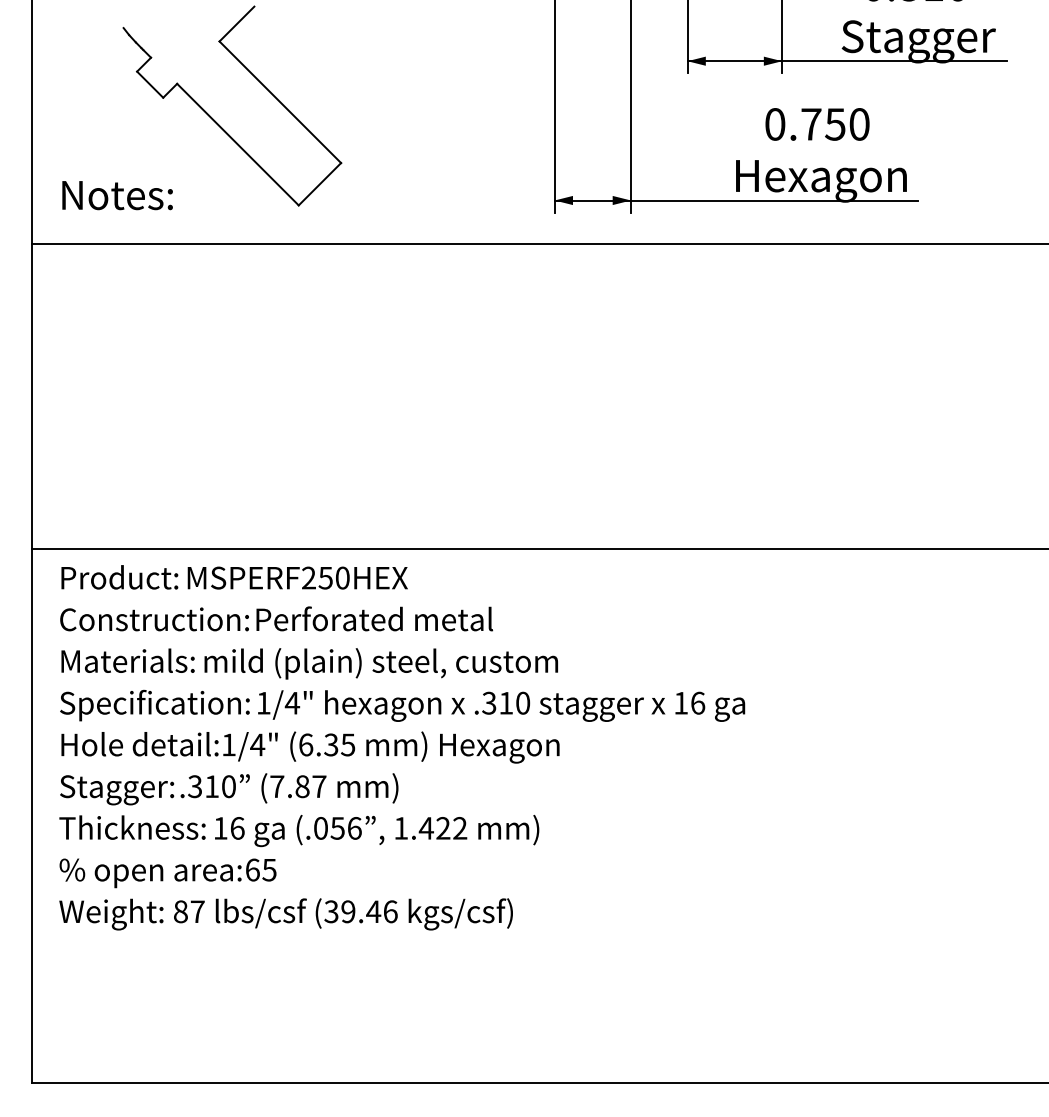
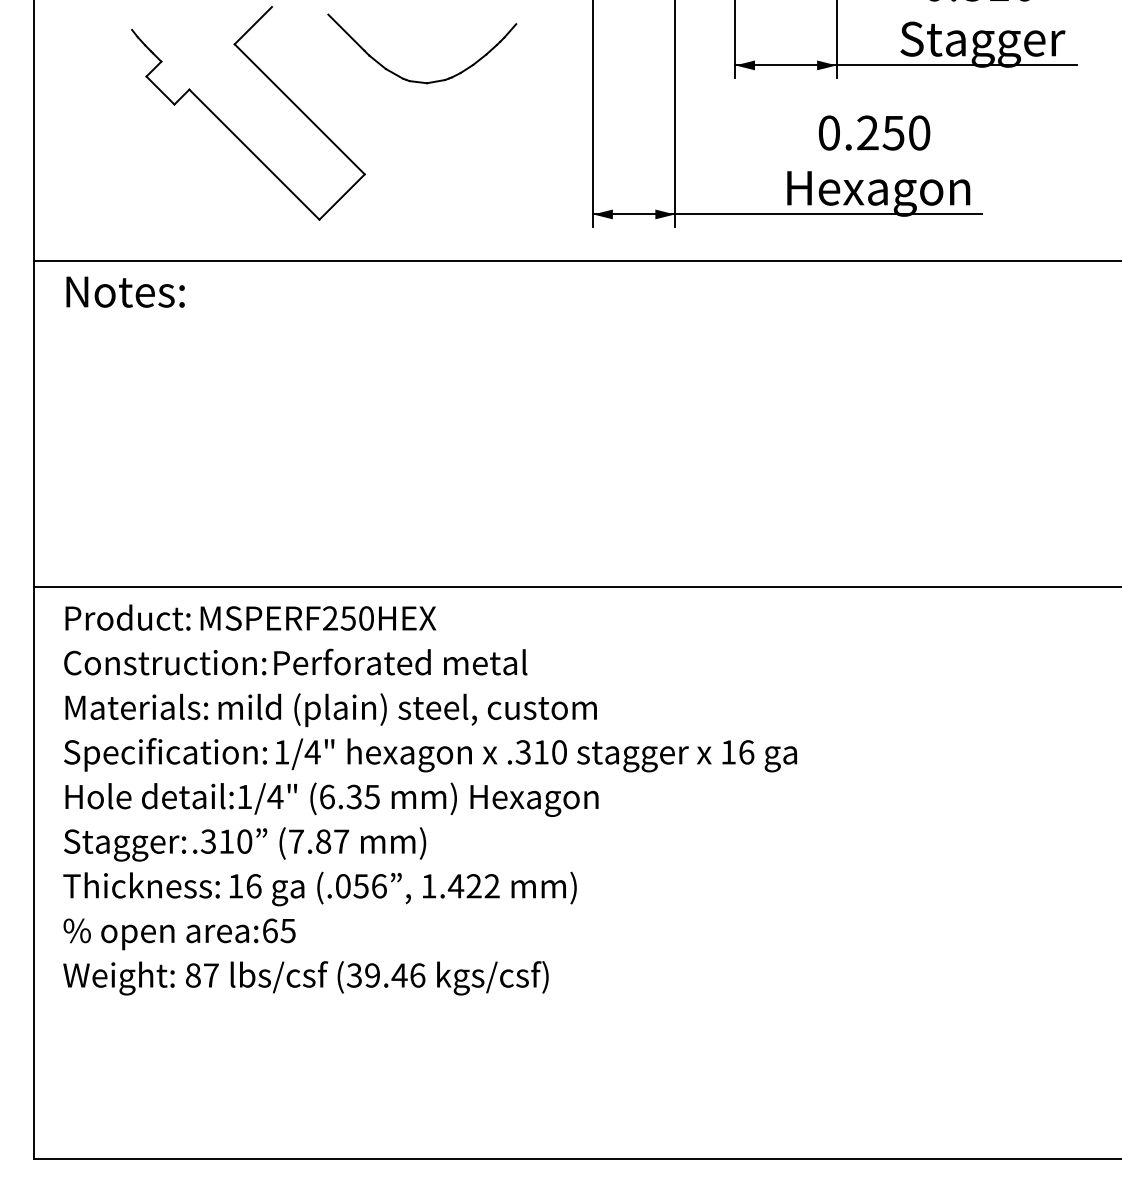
part: (388, 75) -> (415, 80), added
text: (810, 123) -> (867, 132), 0.750 -> 0.250
text: (117, 194) -> (125, 291), moved

